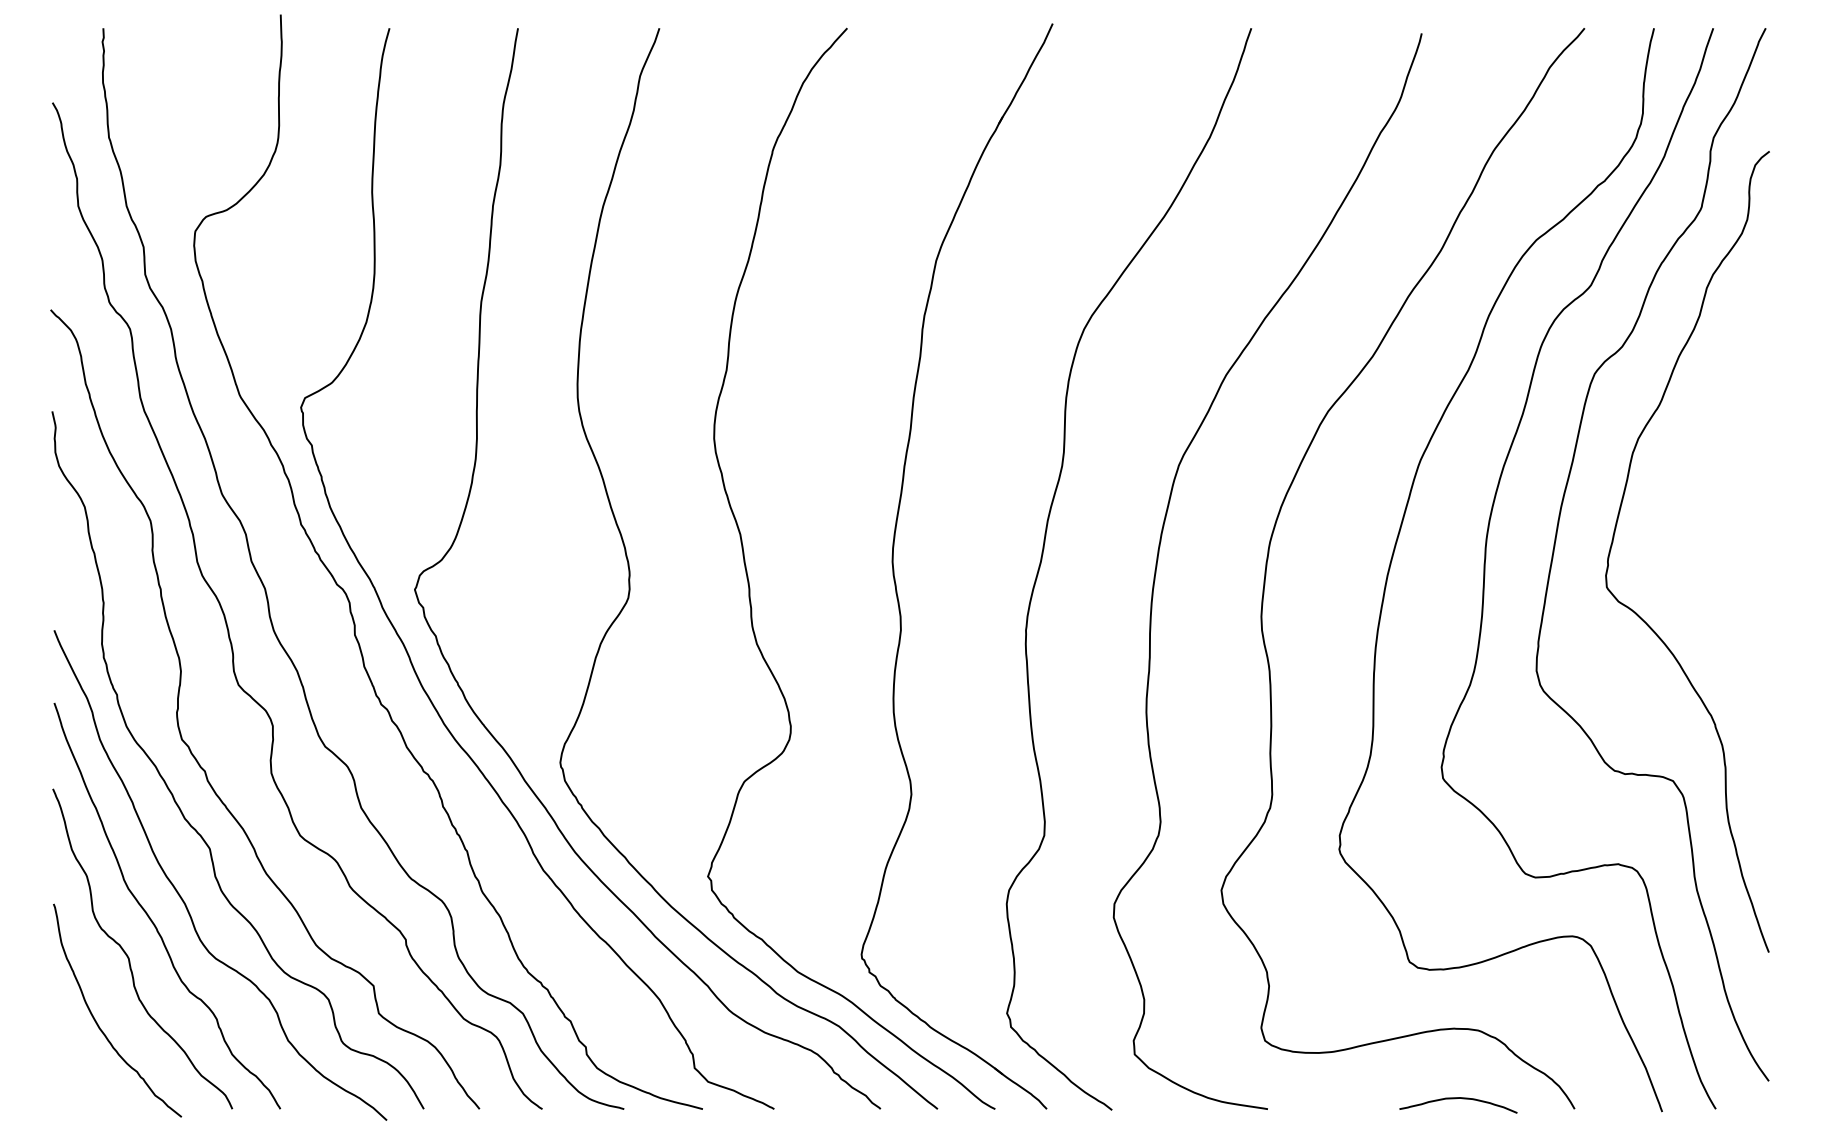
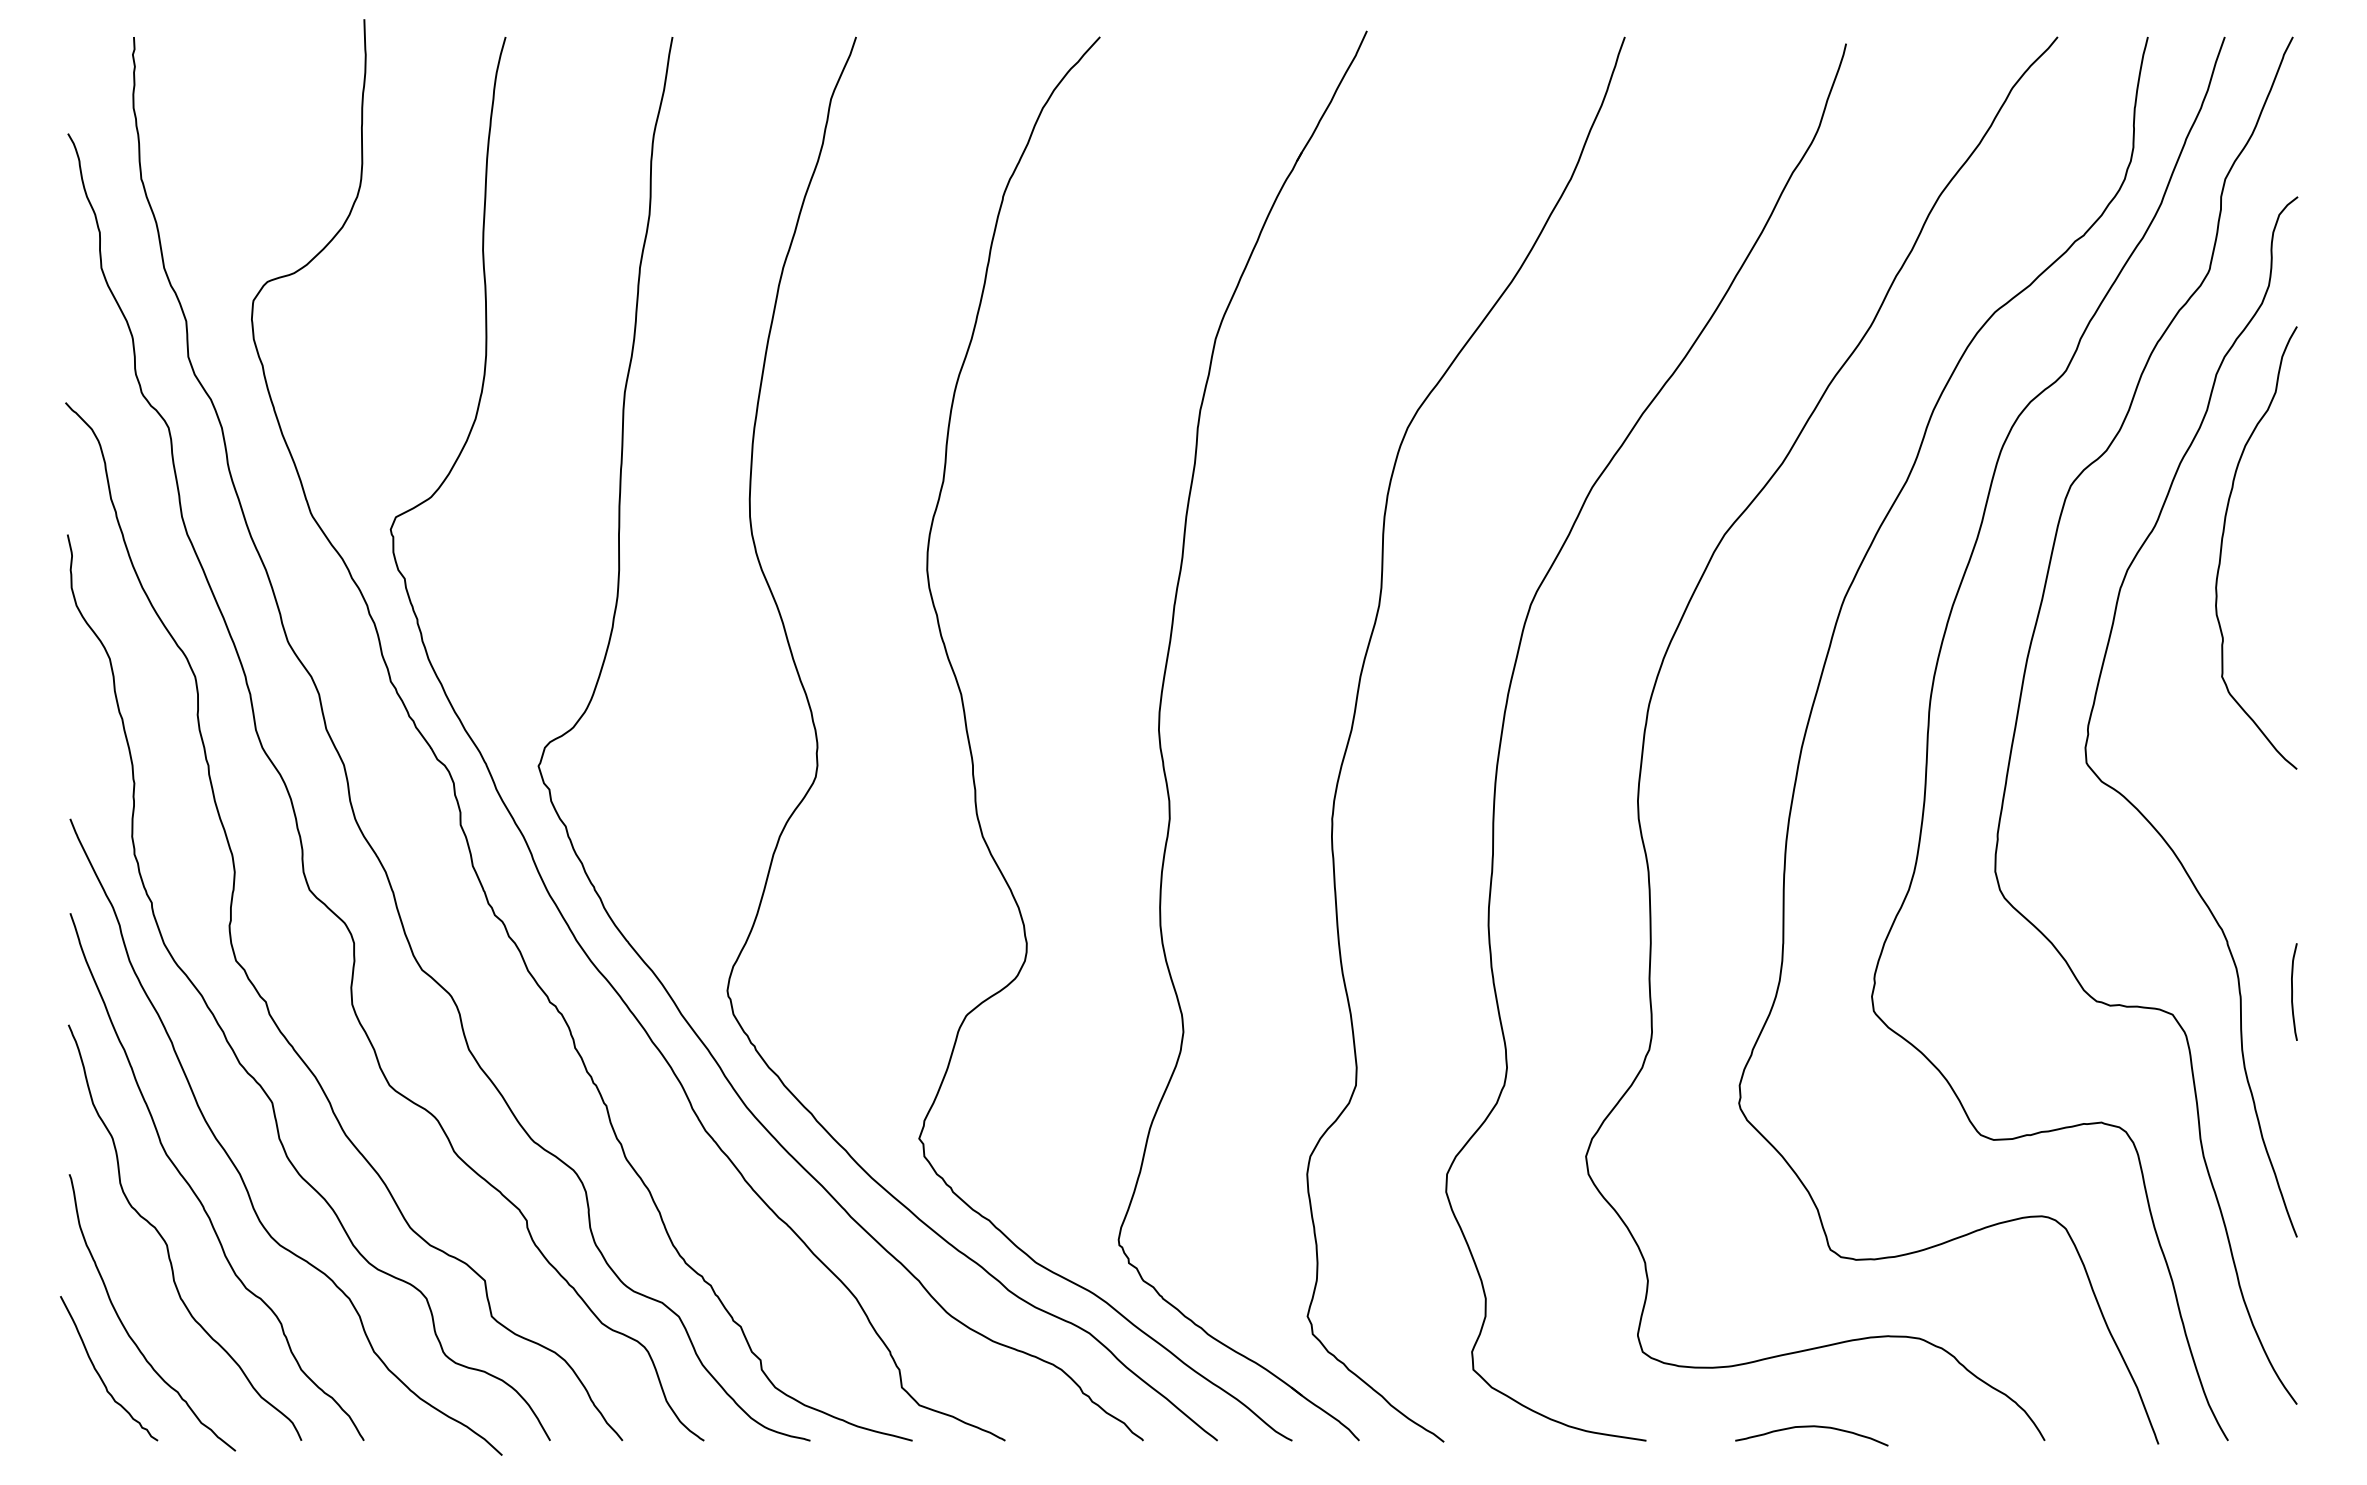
curve: (1711, 421) -> (2222, 547), added
curve: (1765, 763) -> (2292, 991), added
curve: (76, 1057) -> (99, 1373), added
curve: (1458, 1098) -> (1811, 1427), moved

